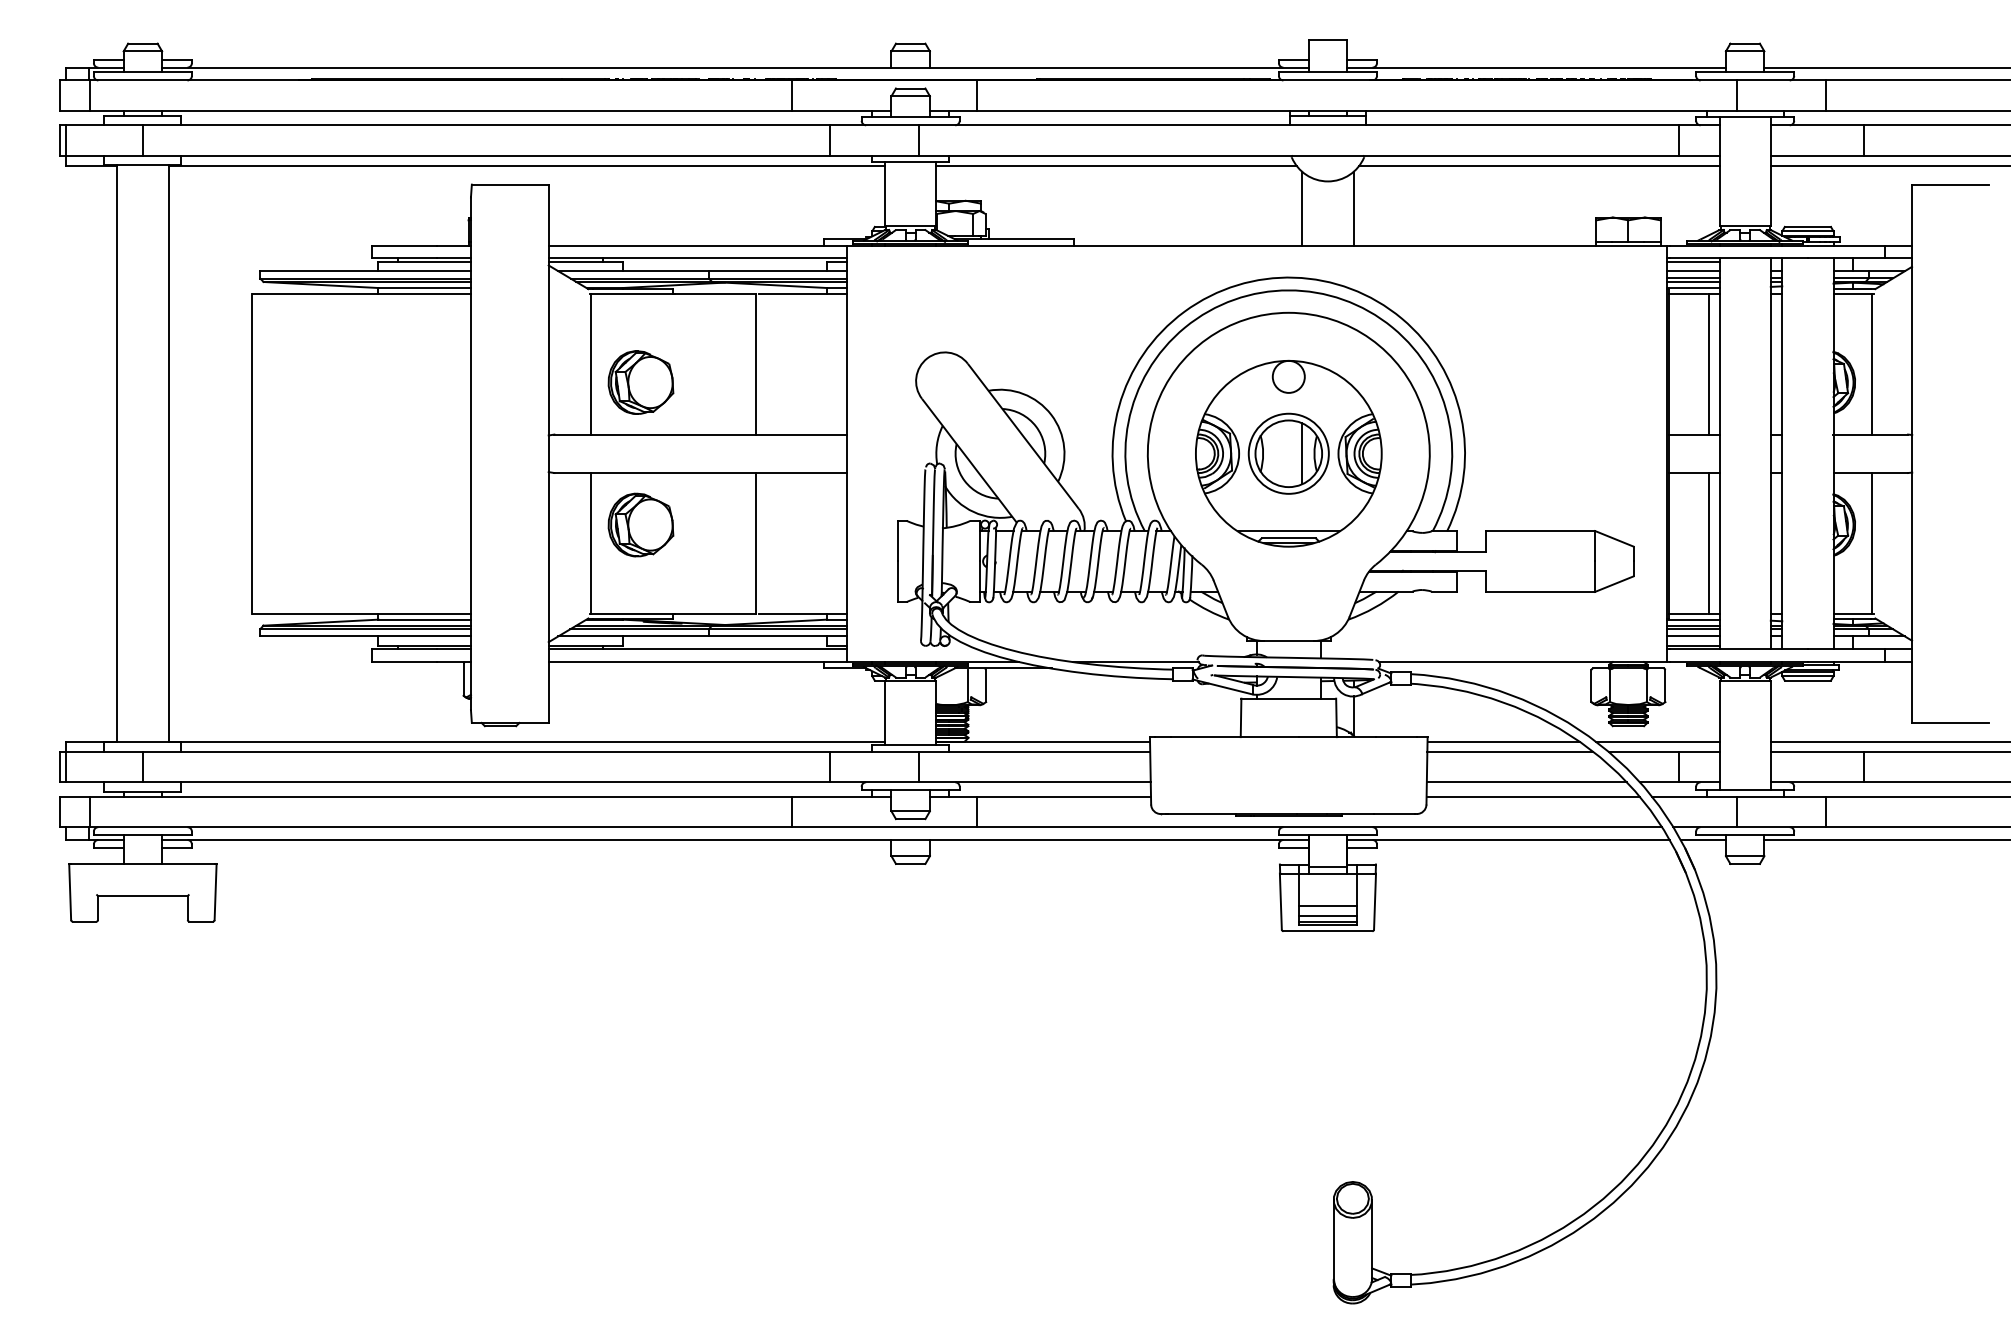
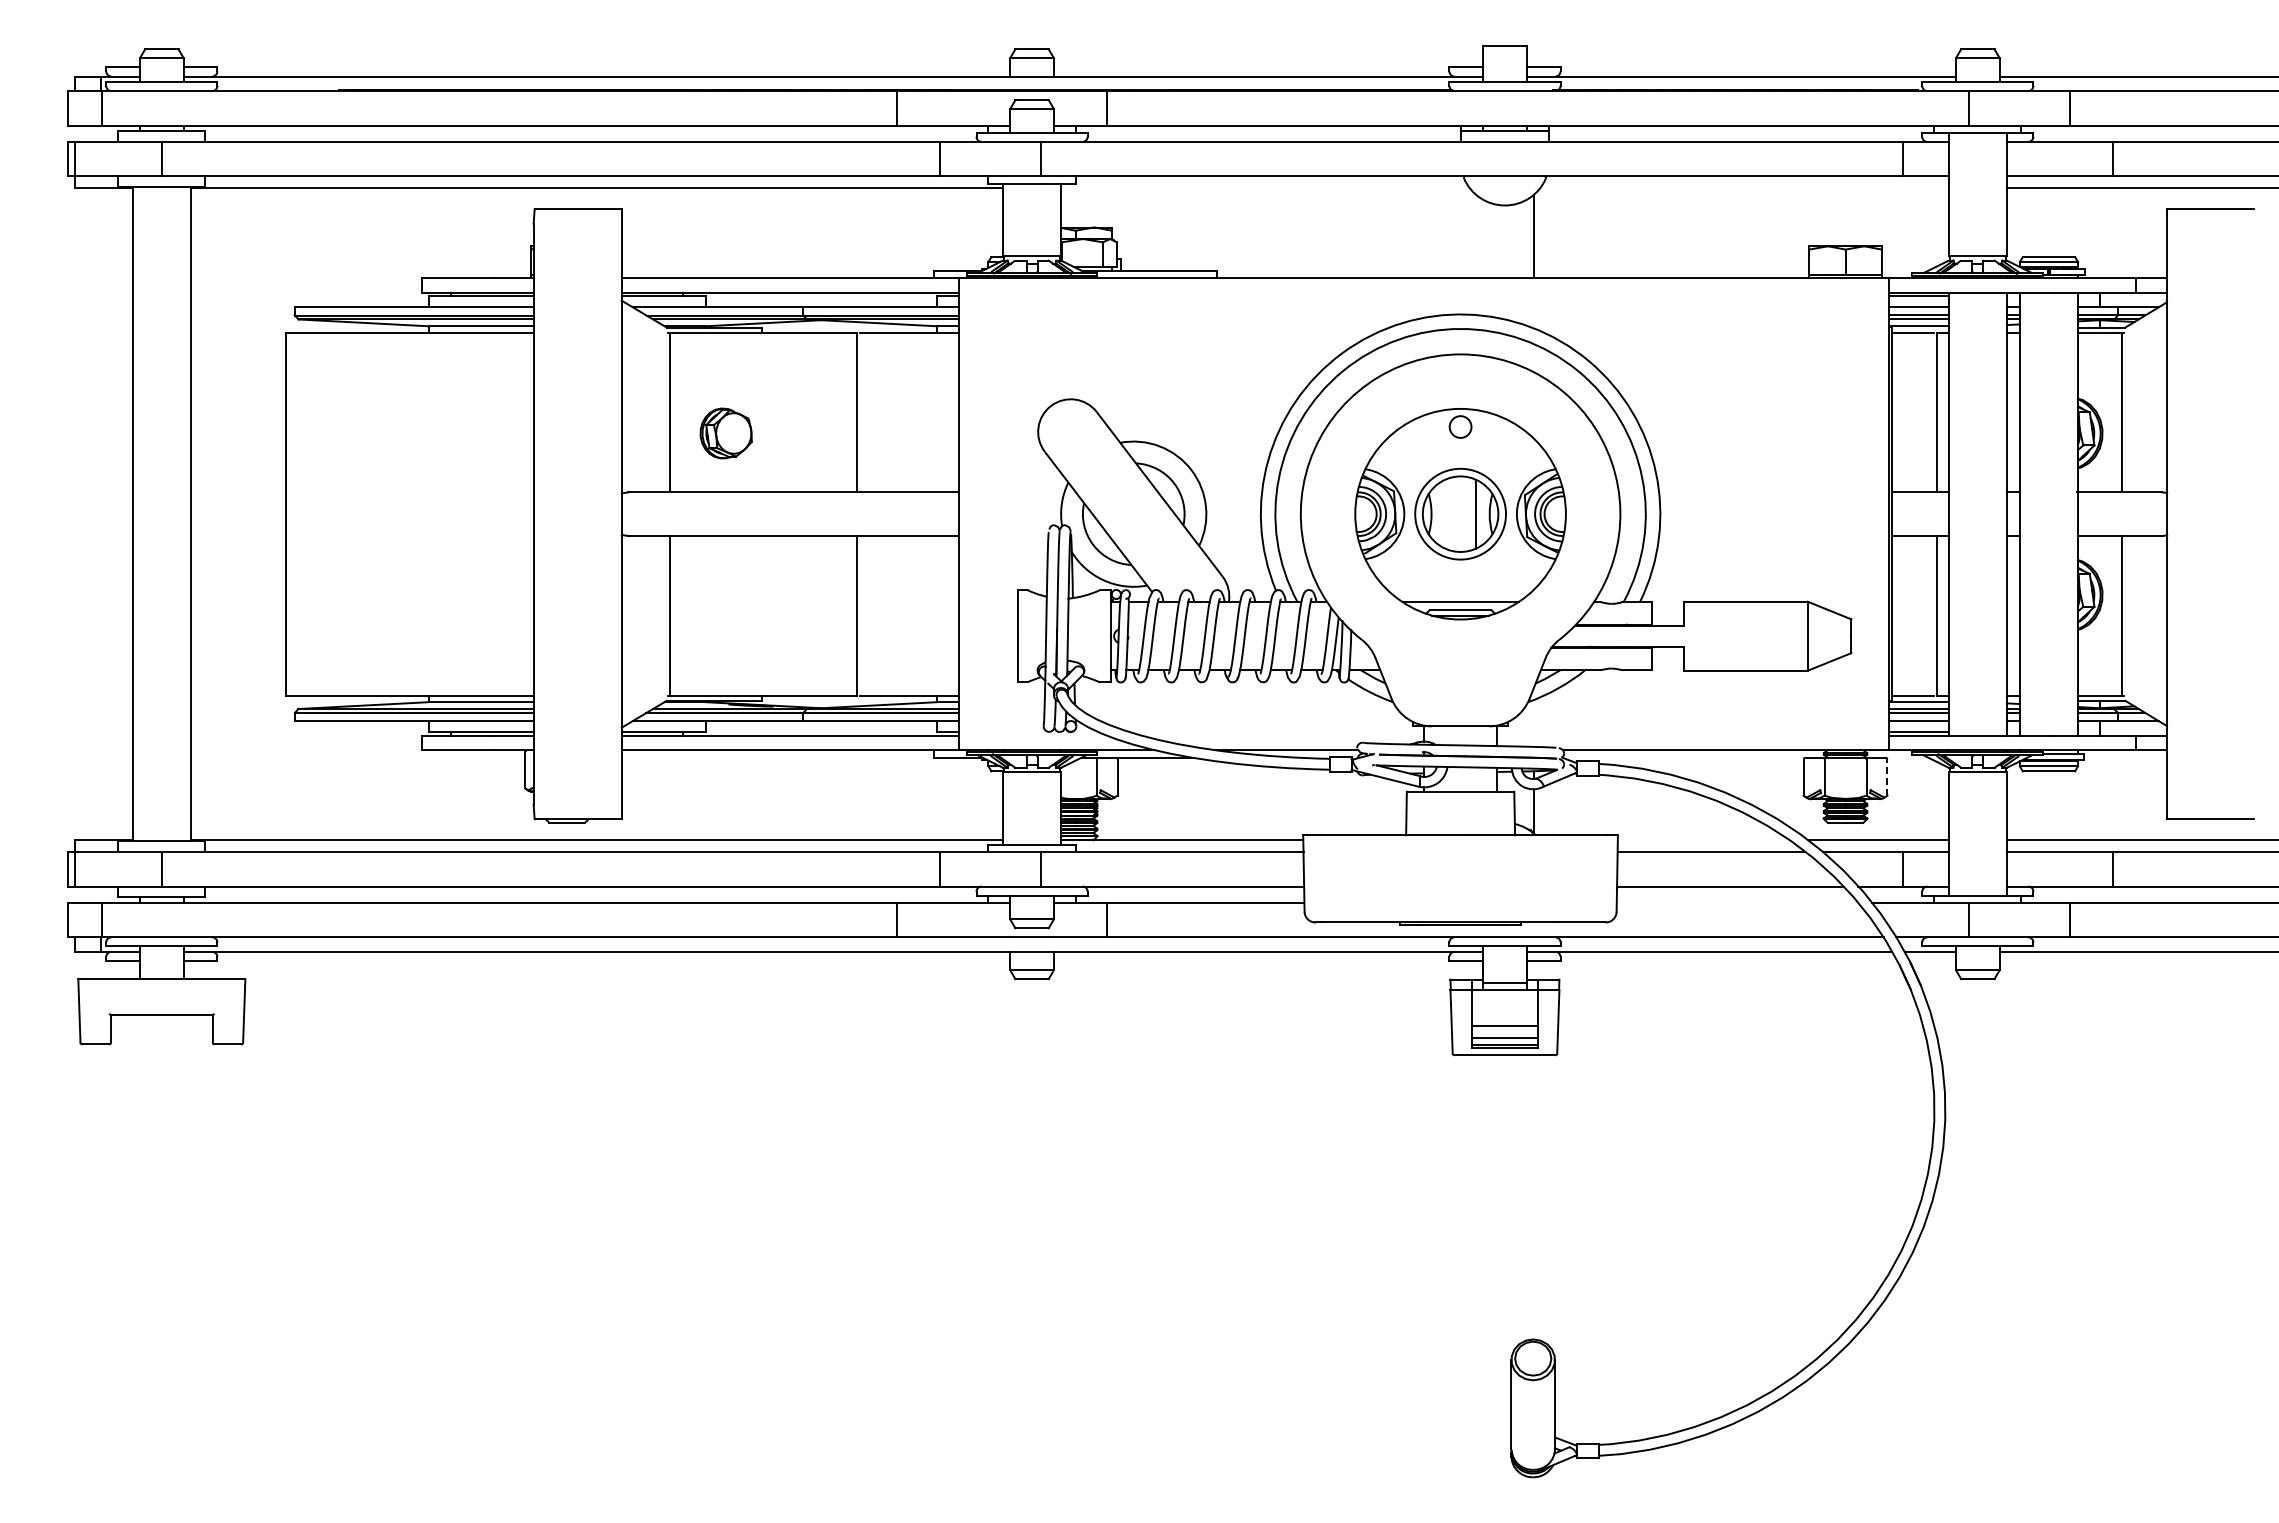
line: (1116, 166) -> (1265, 188), removed
line: (1539, 166) -> (1744, 188), removed
line: (1301, 208) -> (1475, 236), removed
circle: (1288, 376) -> (1460, 426), size x0.6
part: (640, 382) -> (725, 433), size x0.7
part: (640, 524) -> (725, 594), removed
line: (1665, 685) -> (1887, 776), solid -> dashed
line: (1503, 741) -> (1703, 840), removed
line: (1533, 796) -> (1737, 902), removed

